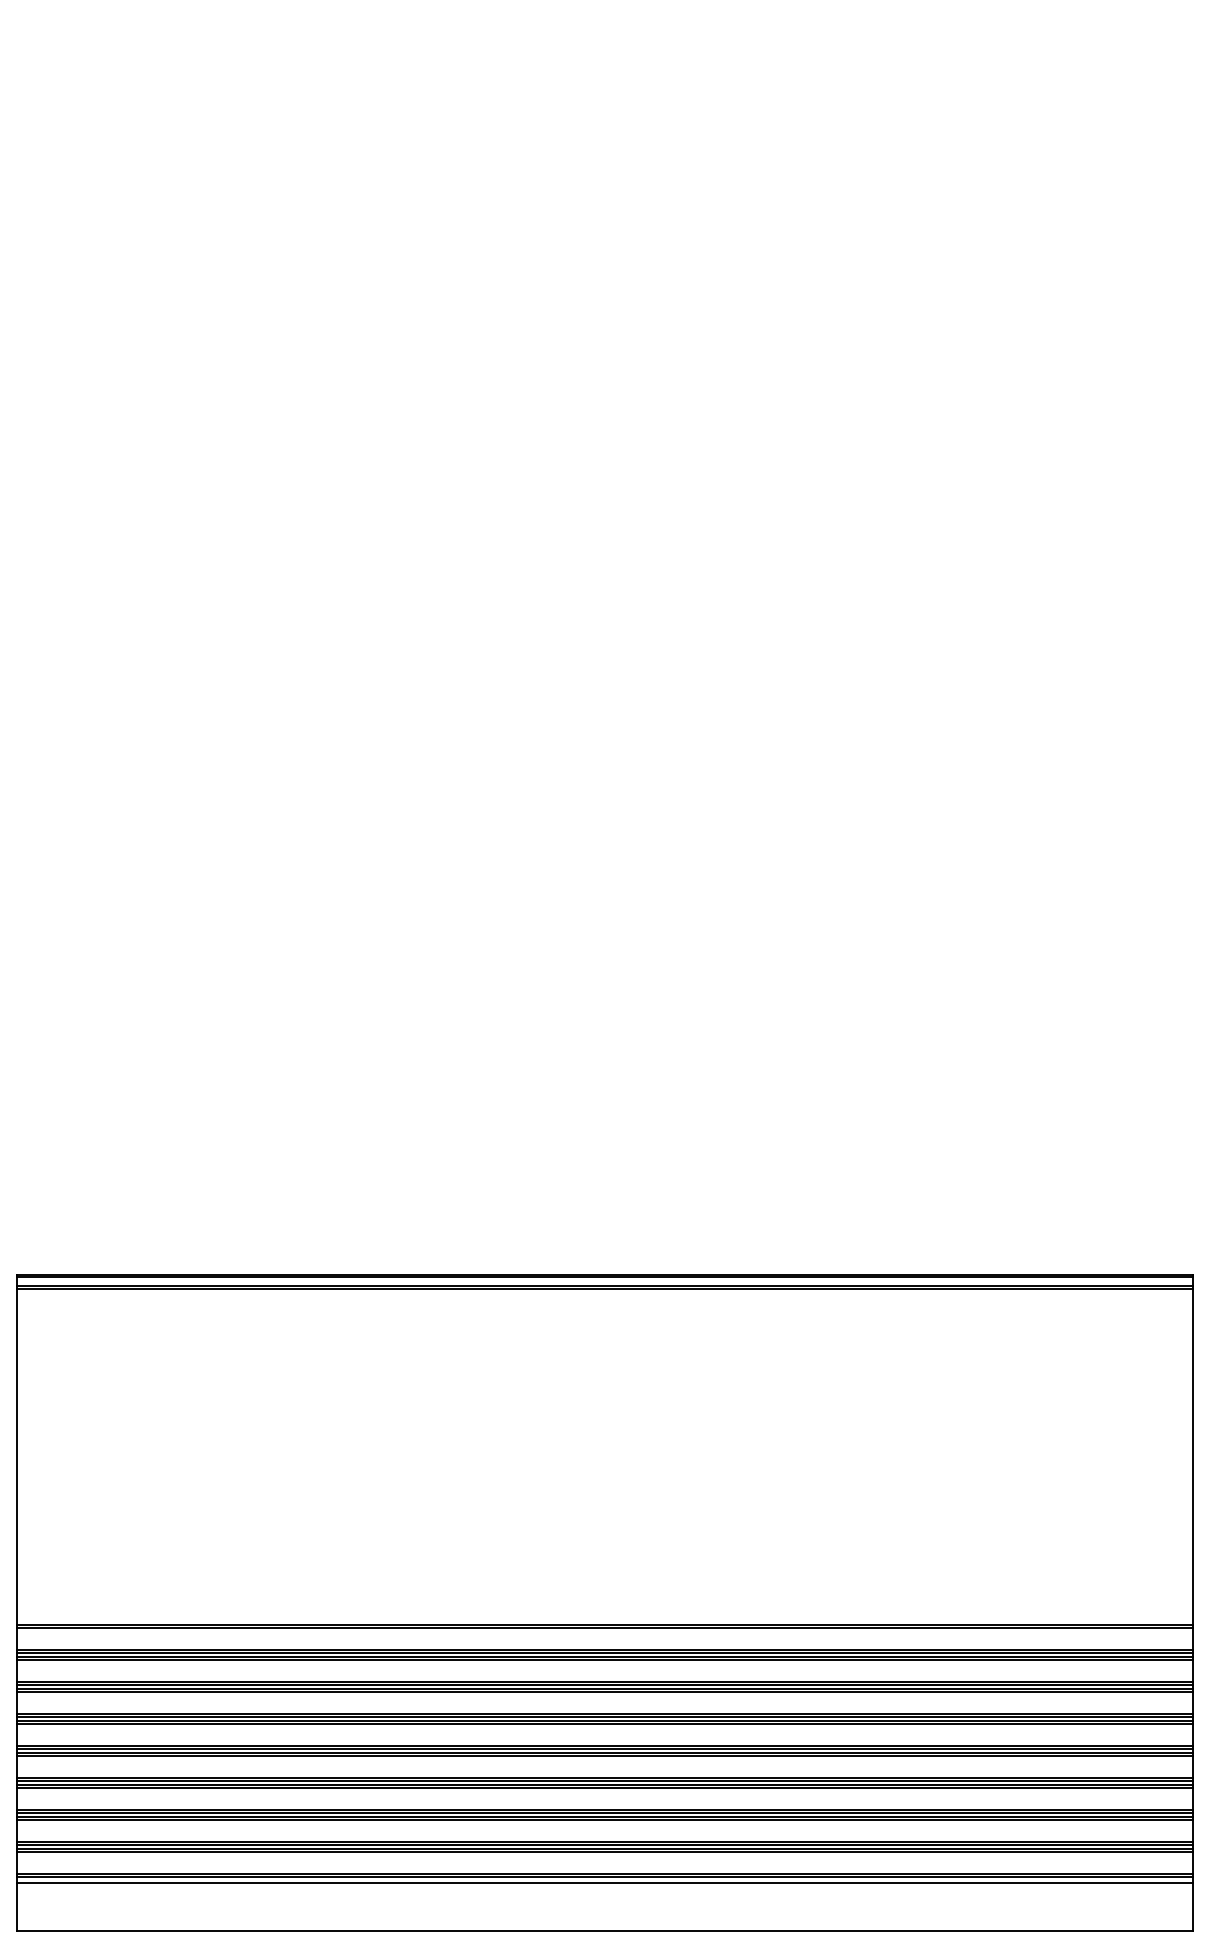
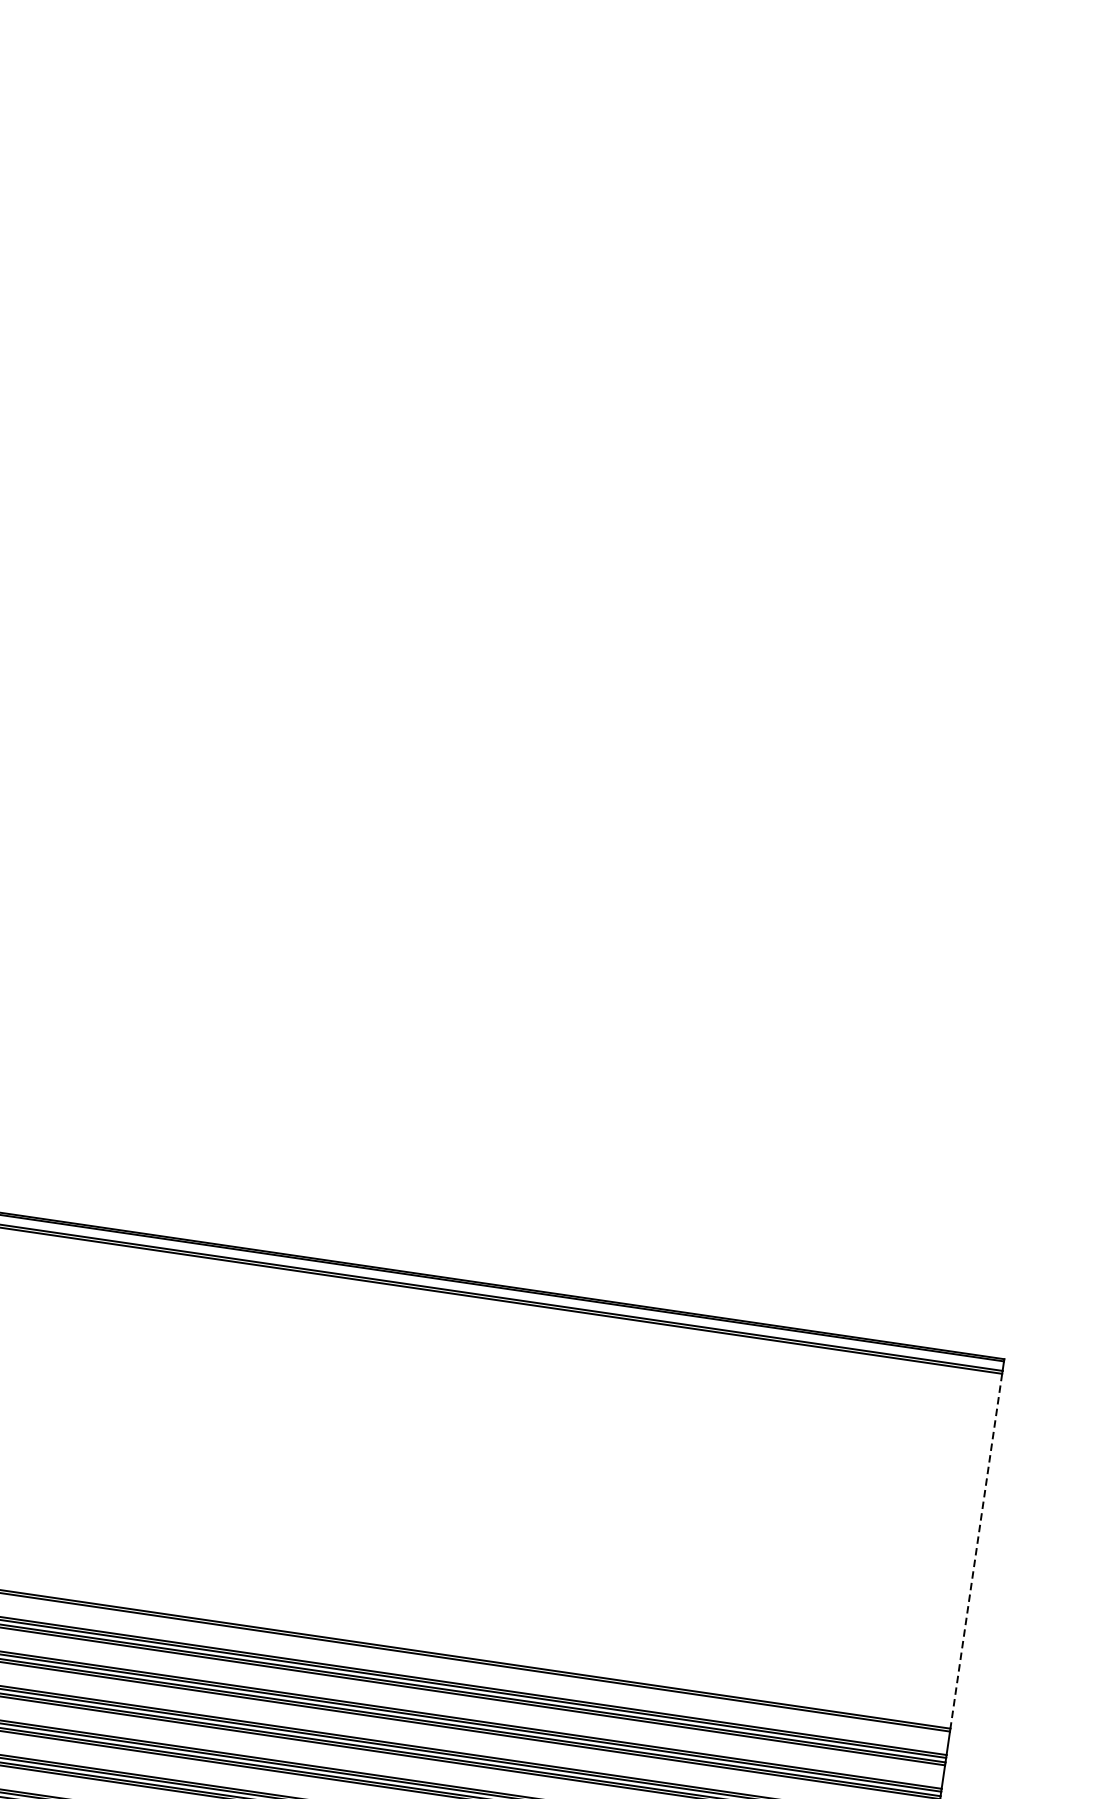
line: (1192, 1457) -> (975, 1551), solid -> dashed

